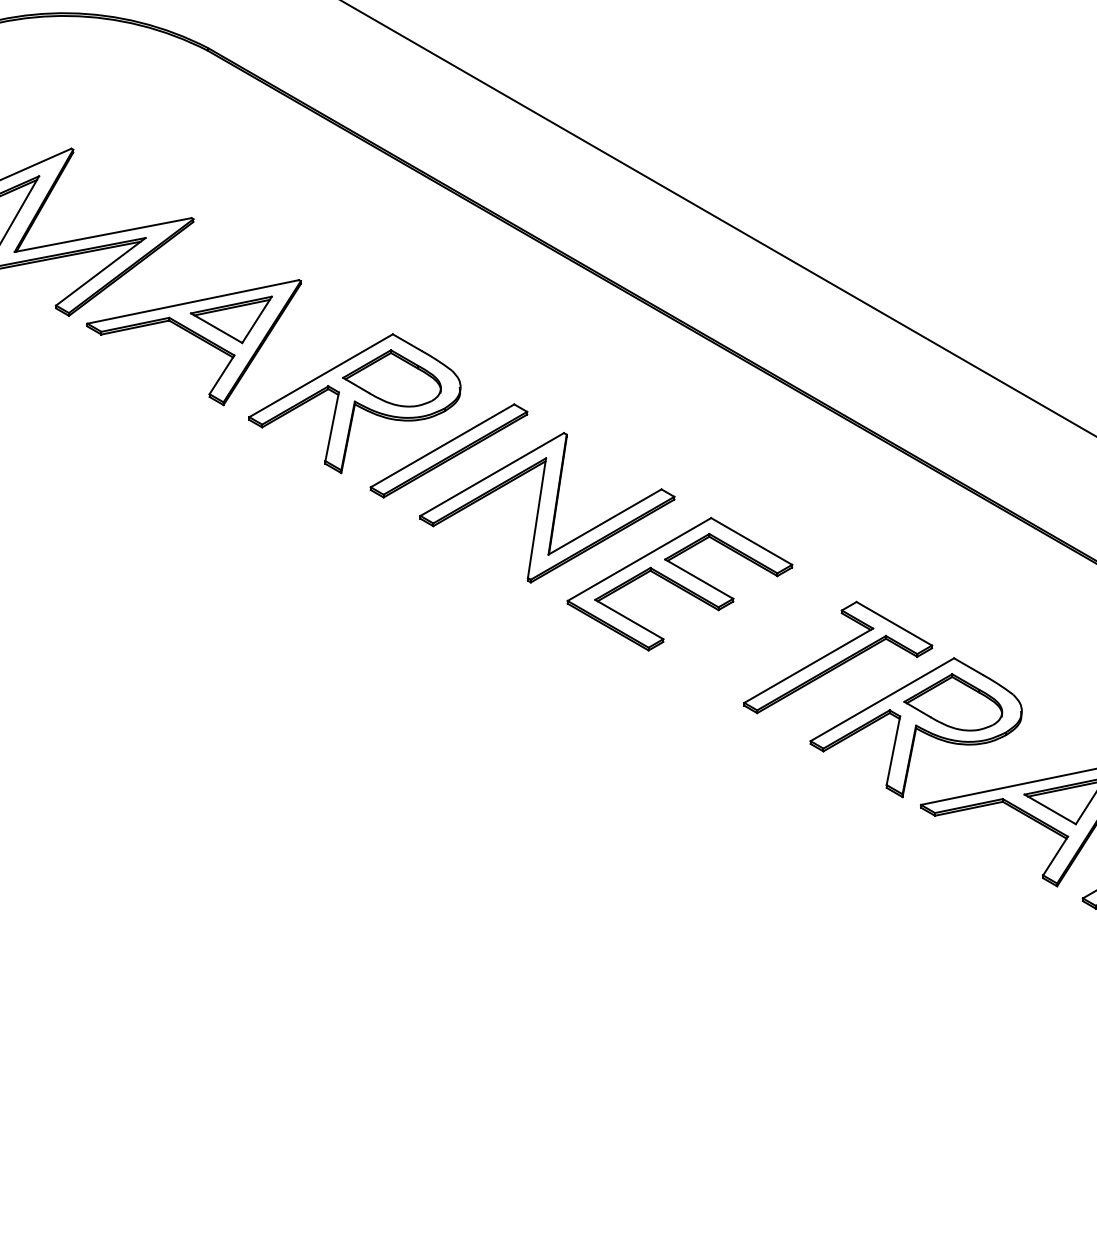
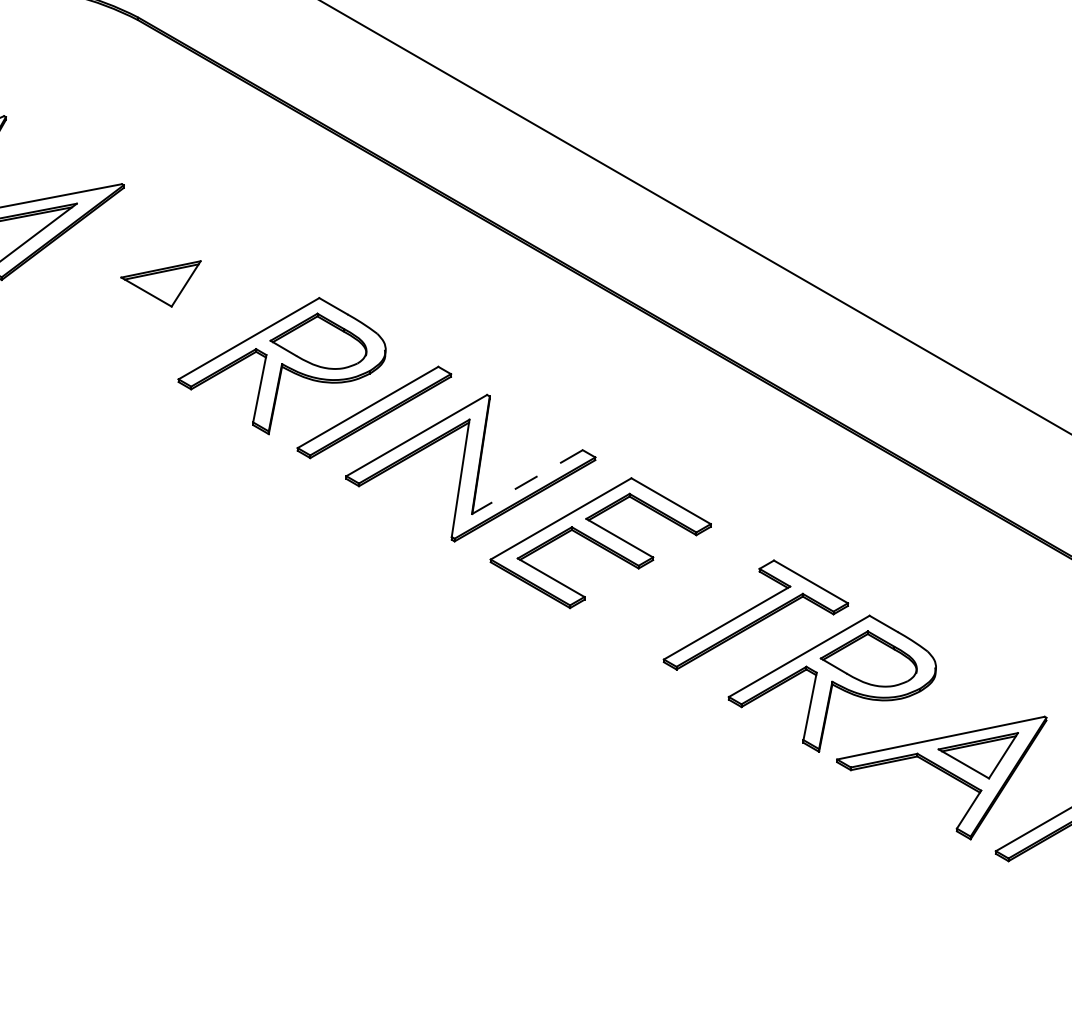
part: (193, 342) -> (123, 306), removed
line: (604, 522) -> (526, 482), solid -> dashed

